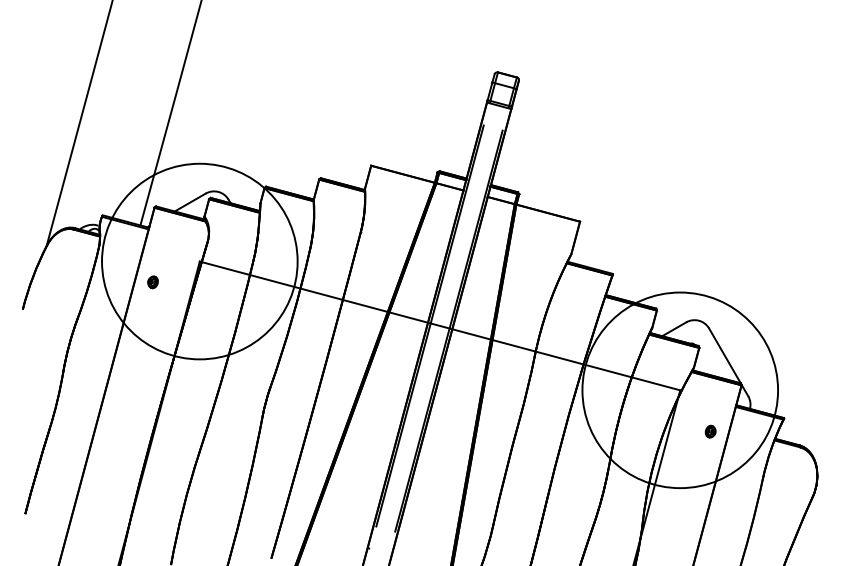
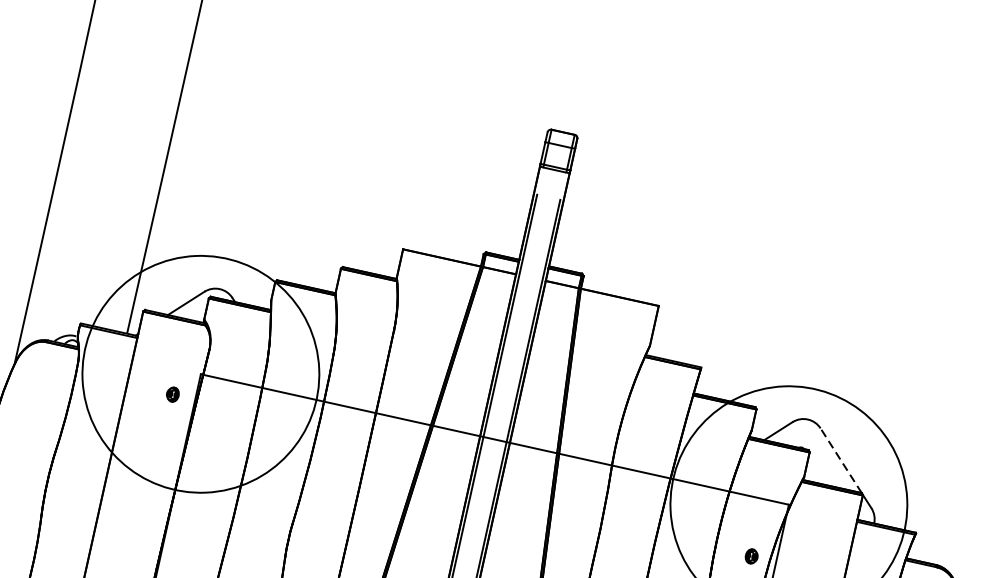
part: (152, 282) -> (172, 394), moved
line: (725, 355) -> (841, 460), solid -> dashed
part: (710, 431) -> (751, 556), moved

